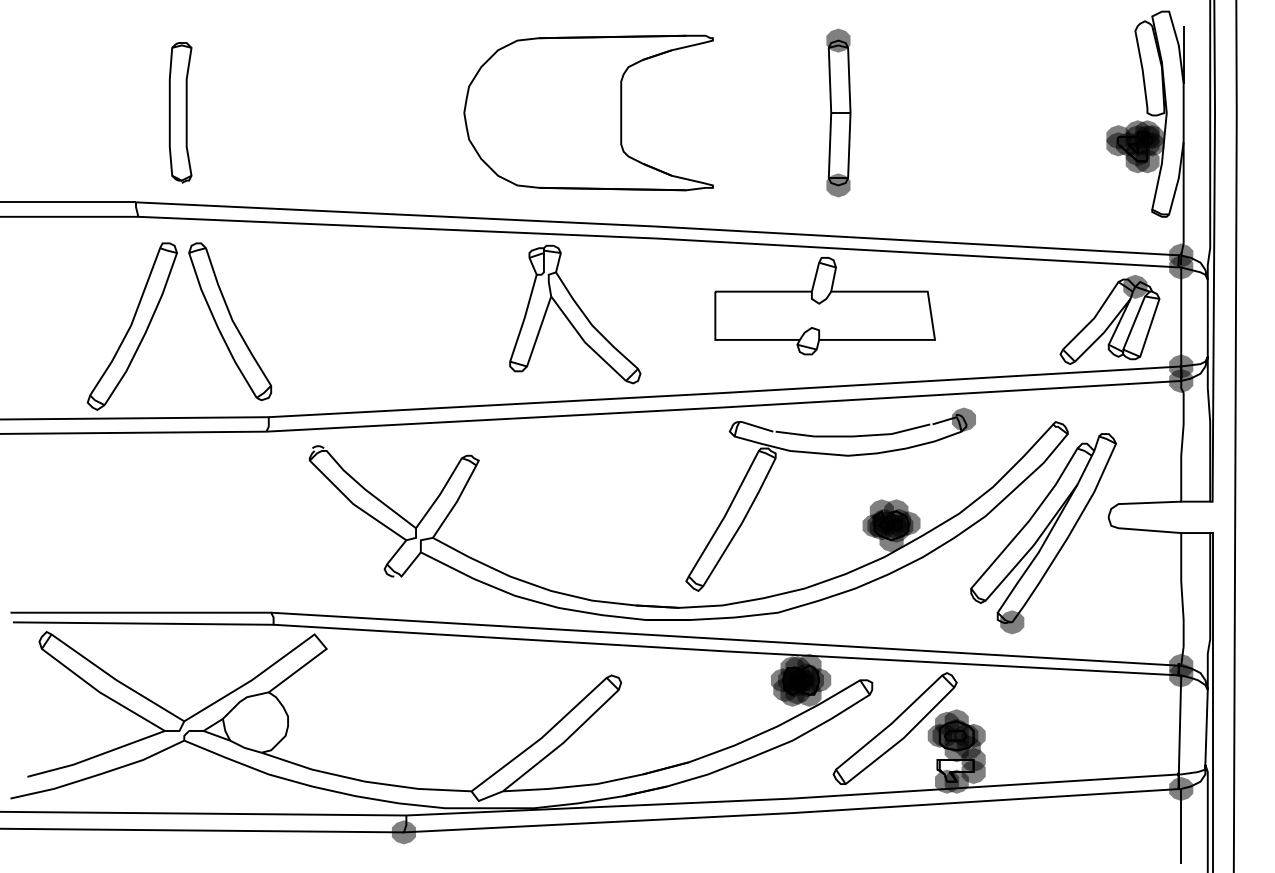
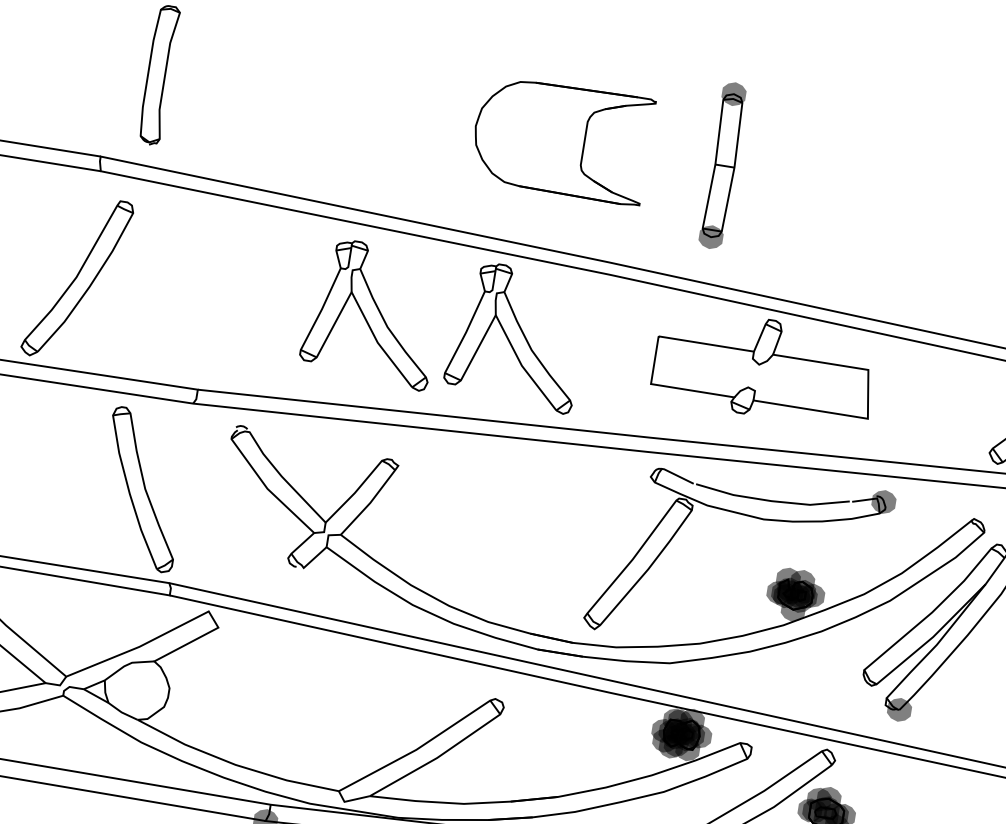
part: (588, 112) -> (561, 139), size x0.7
part: (838, 112) -> (722, 165), moved
part: (429, 314) -> (372, 313), added
part: (230, 321) -> (143, 489), moved

